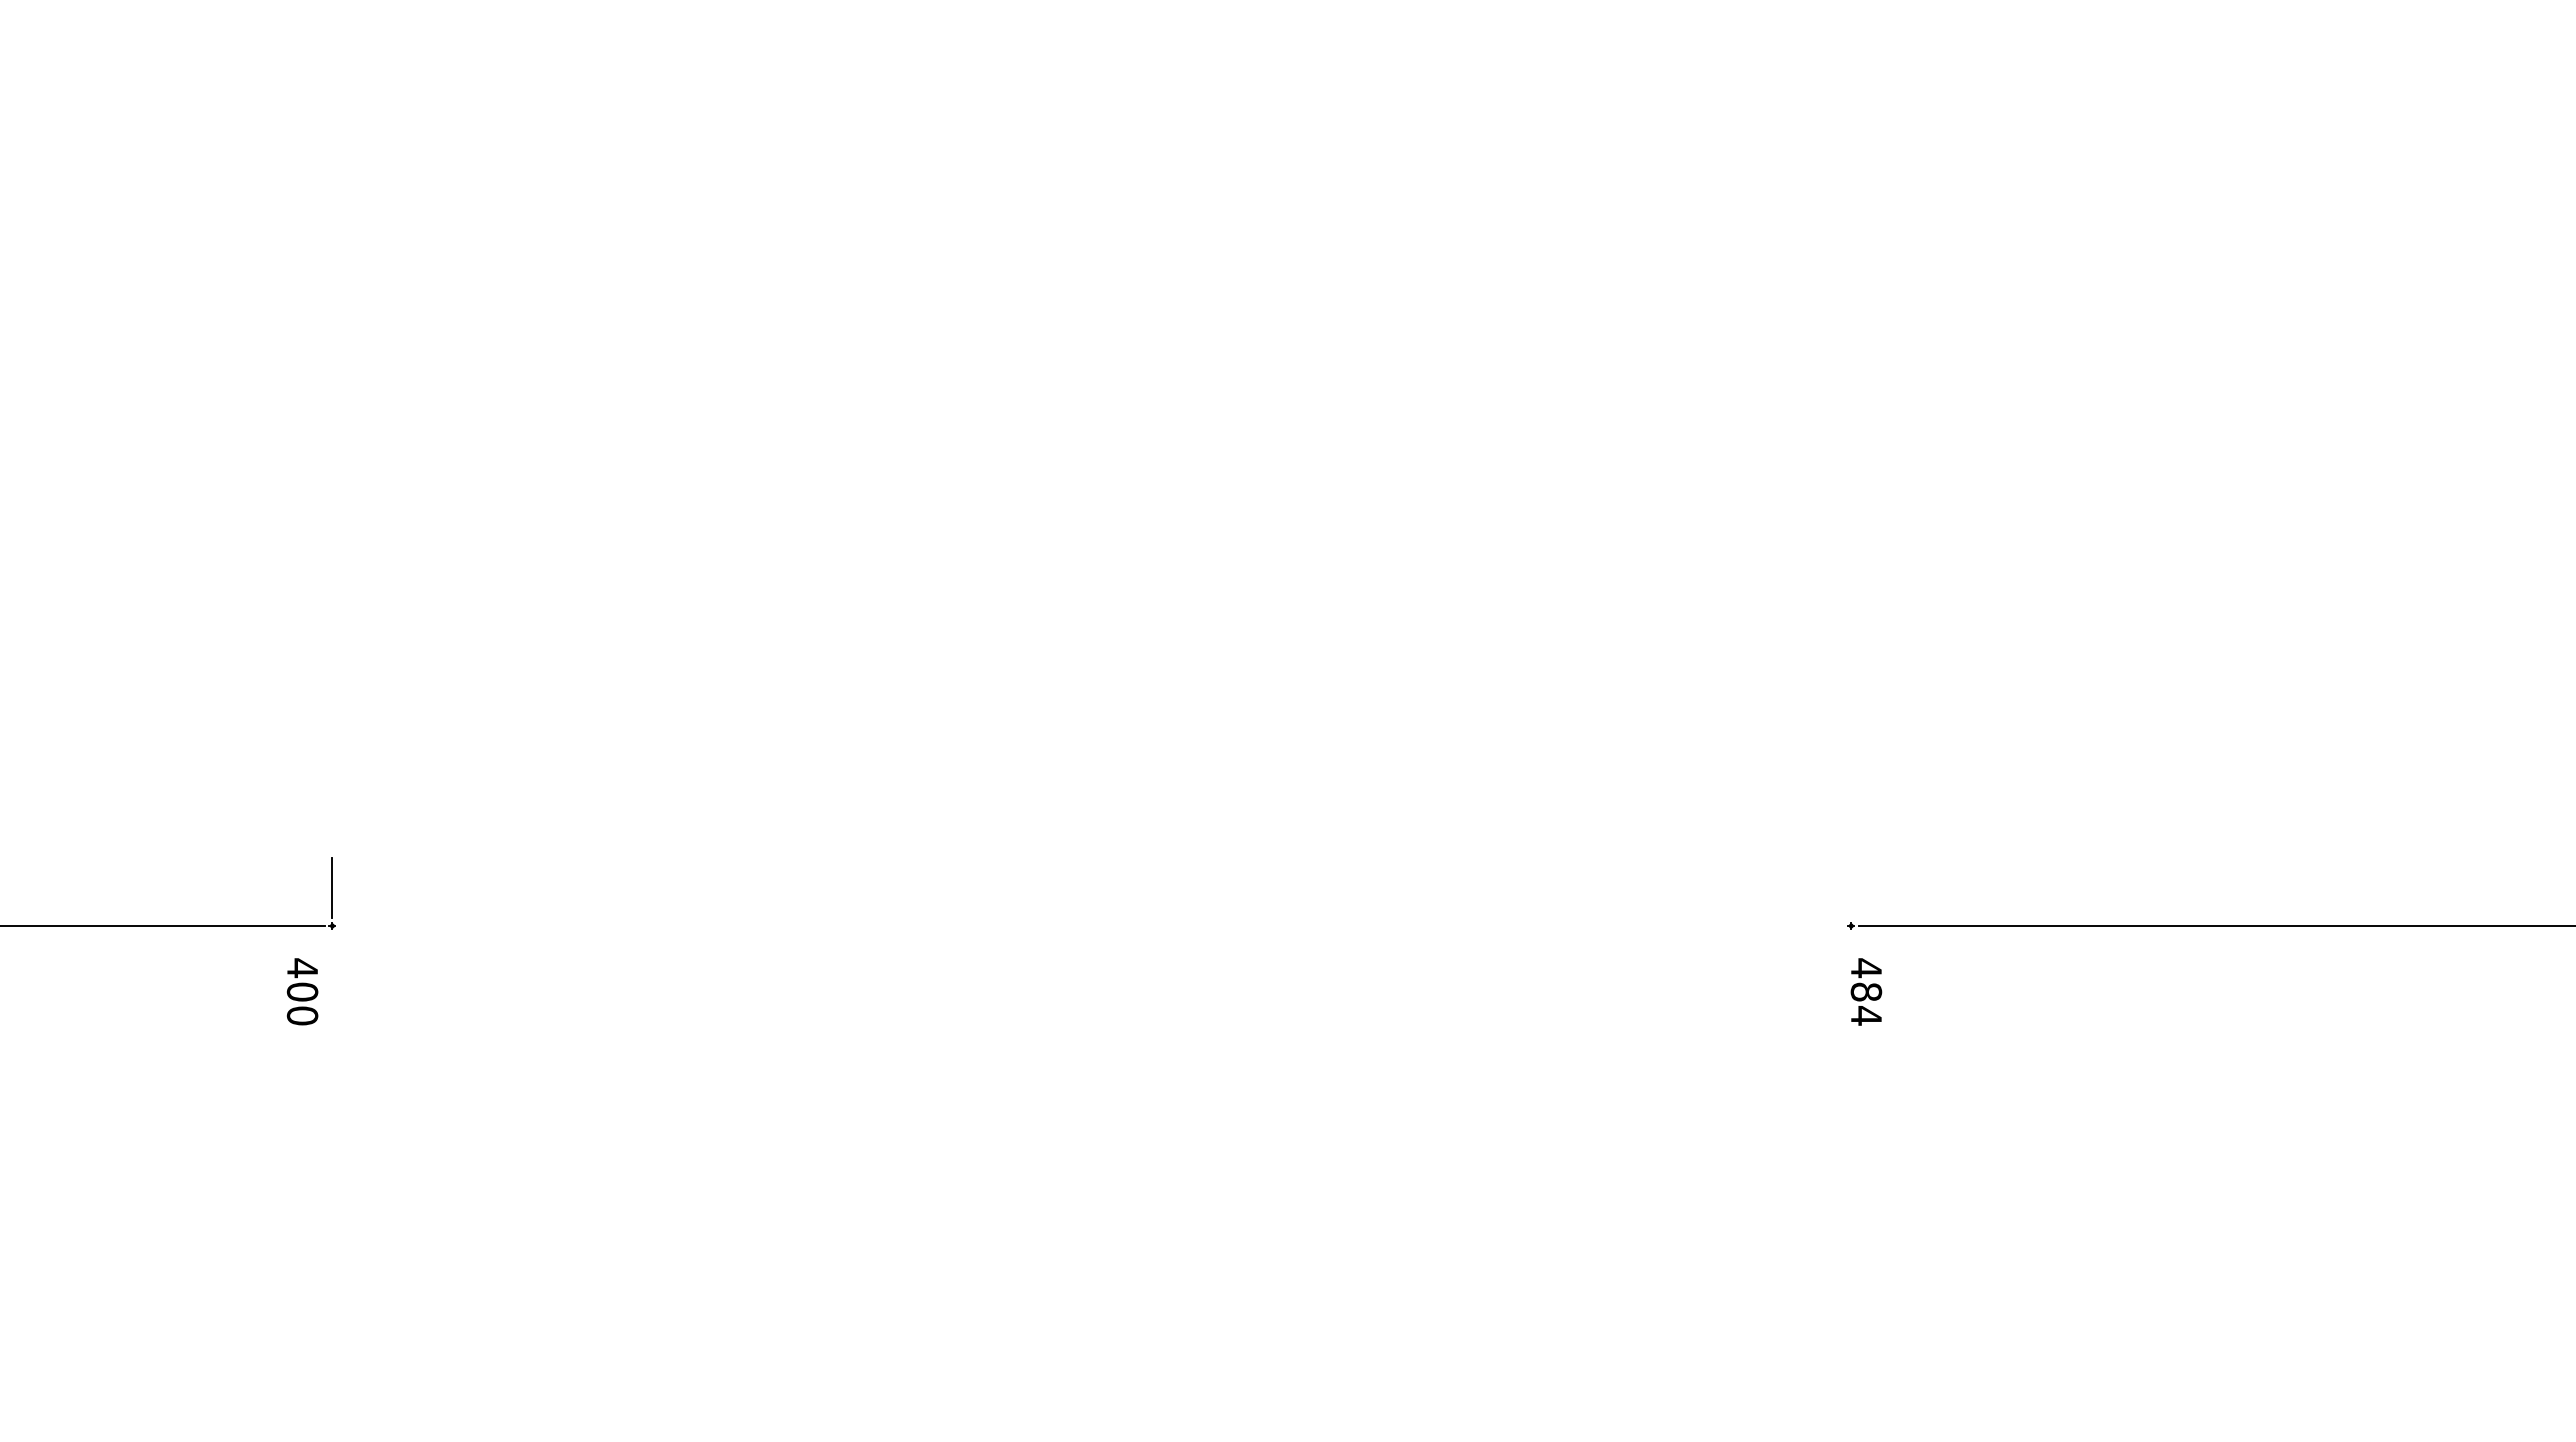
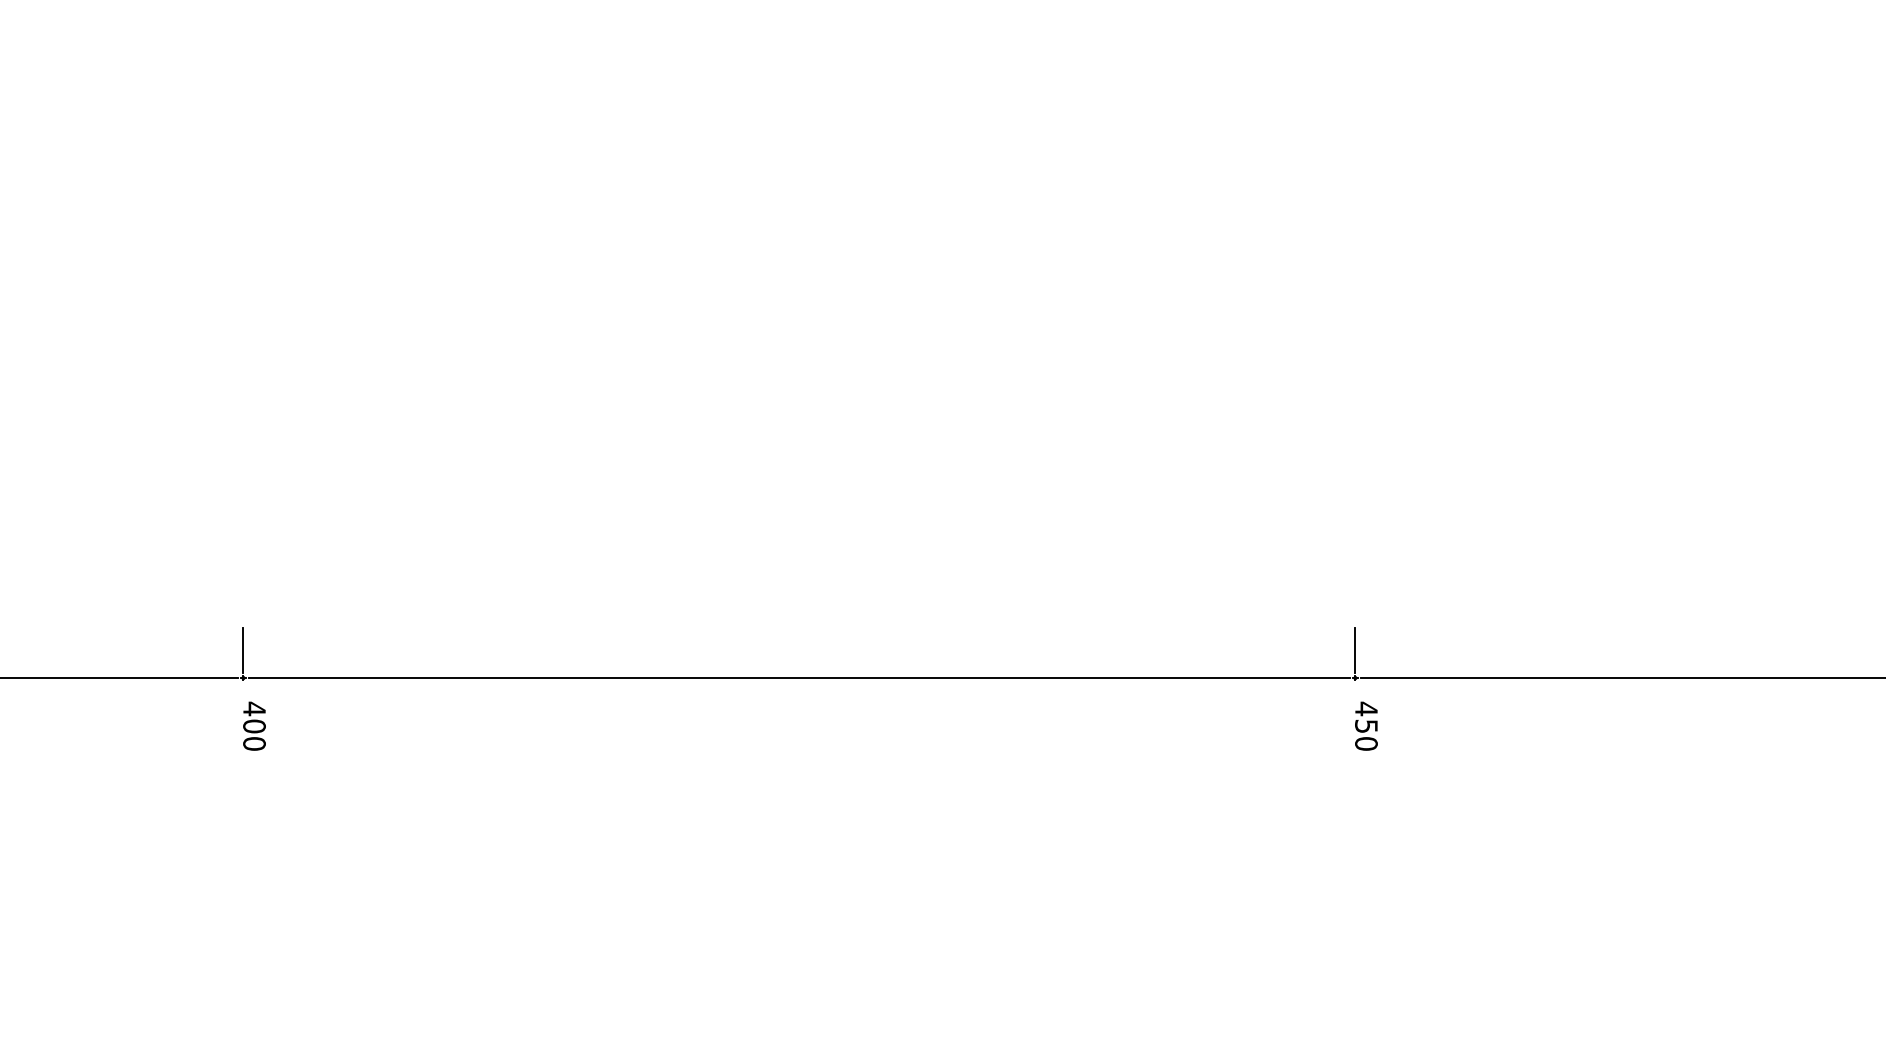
line: (1851, 887) -> (1355, 649), added
line: (1091, 926) -> (799, 678), added
text: (302, 991) -> (254, 726), moved
text: (1866, 1003) -> (1366, 734), 484 -> 450

